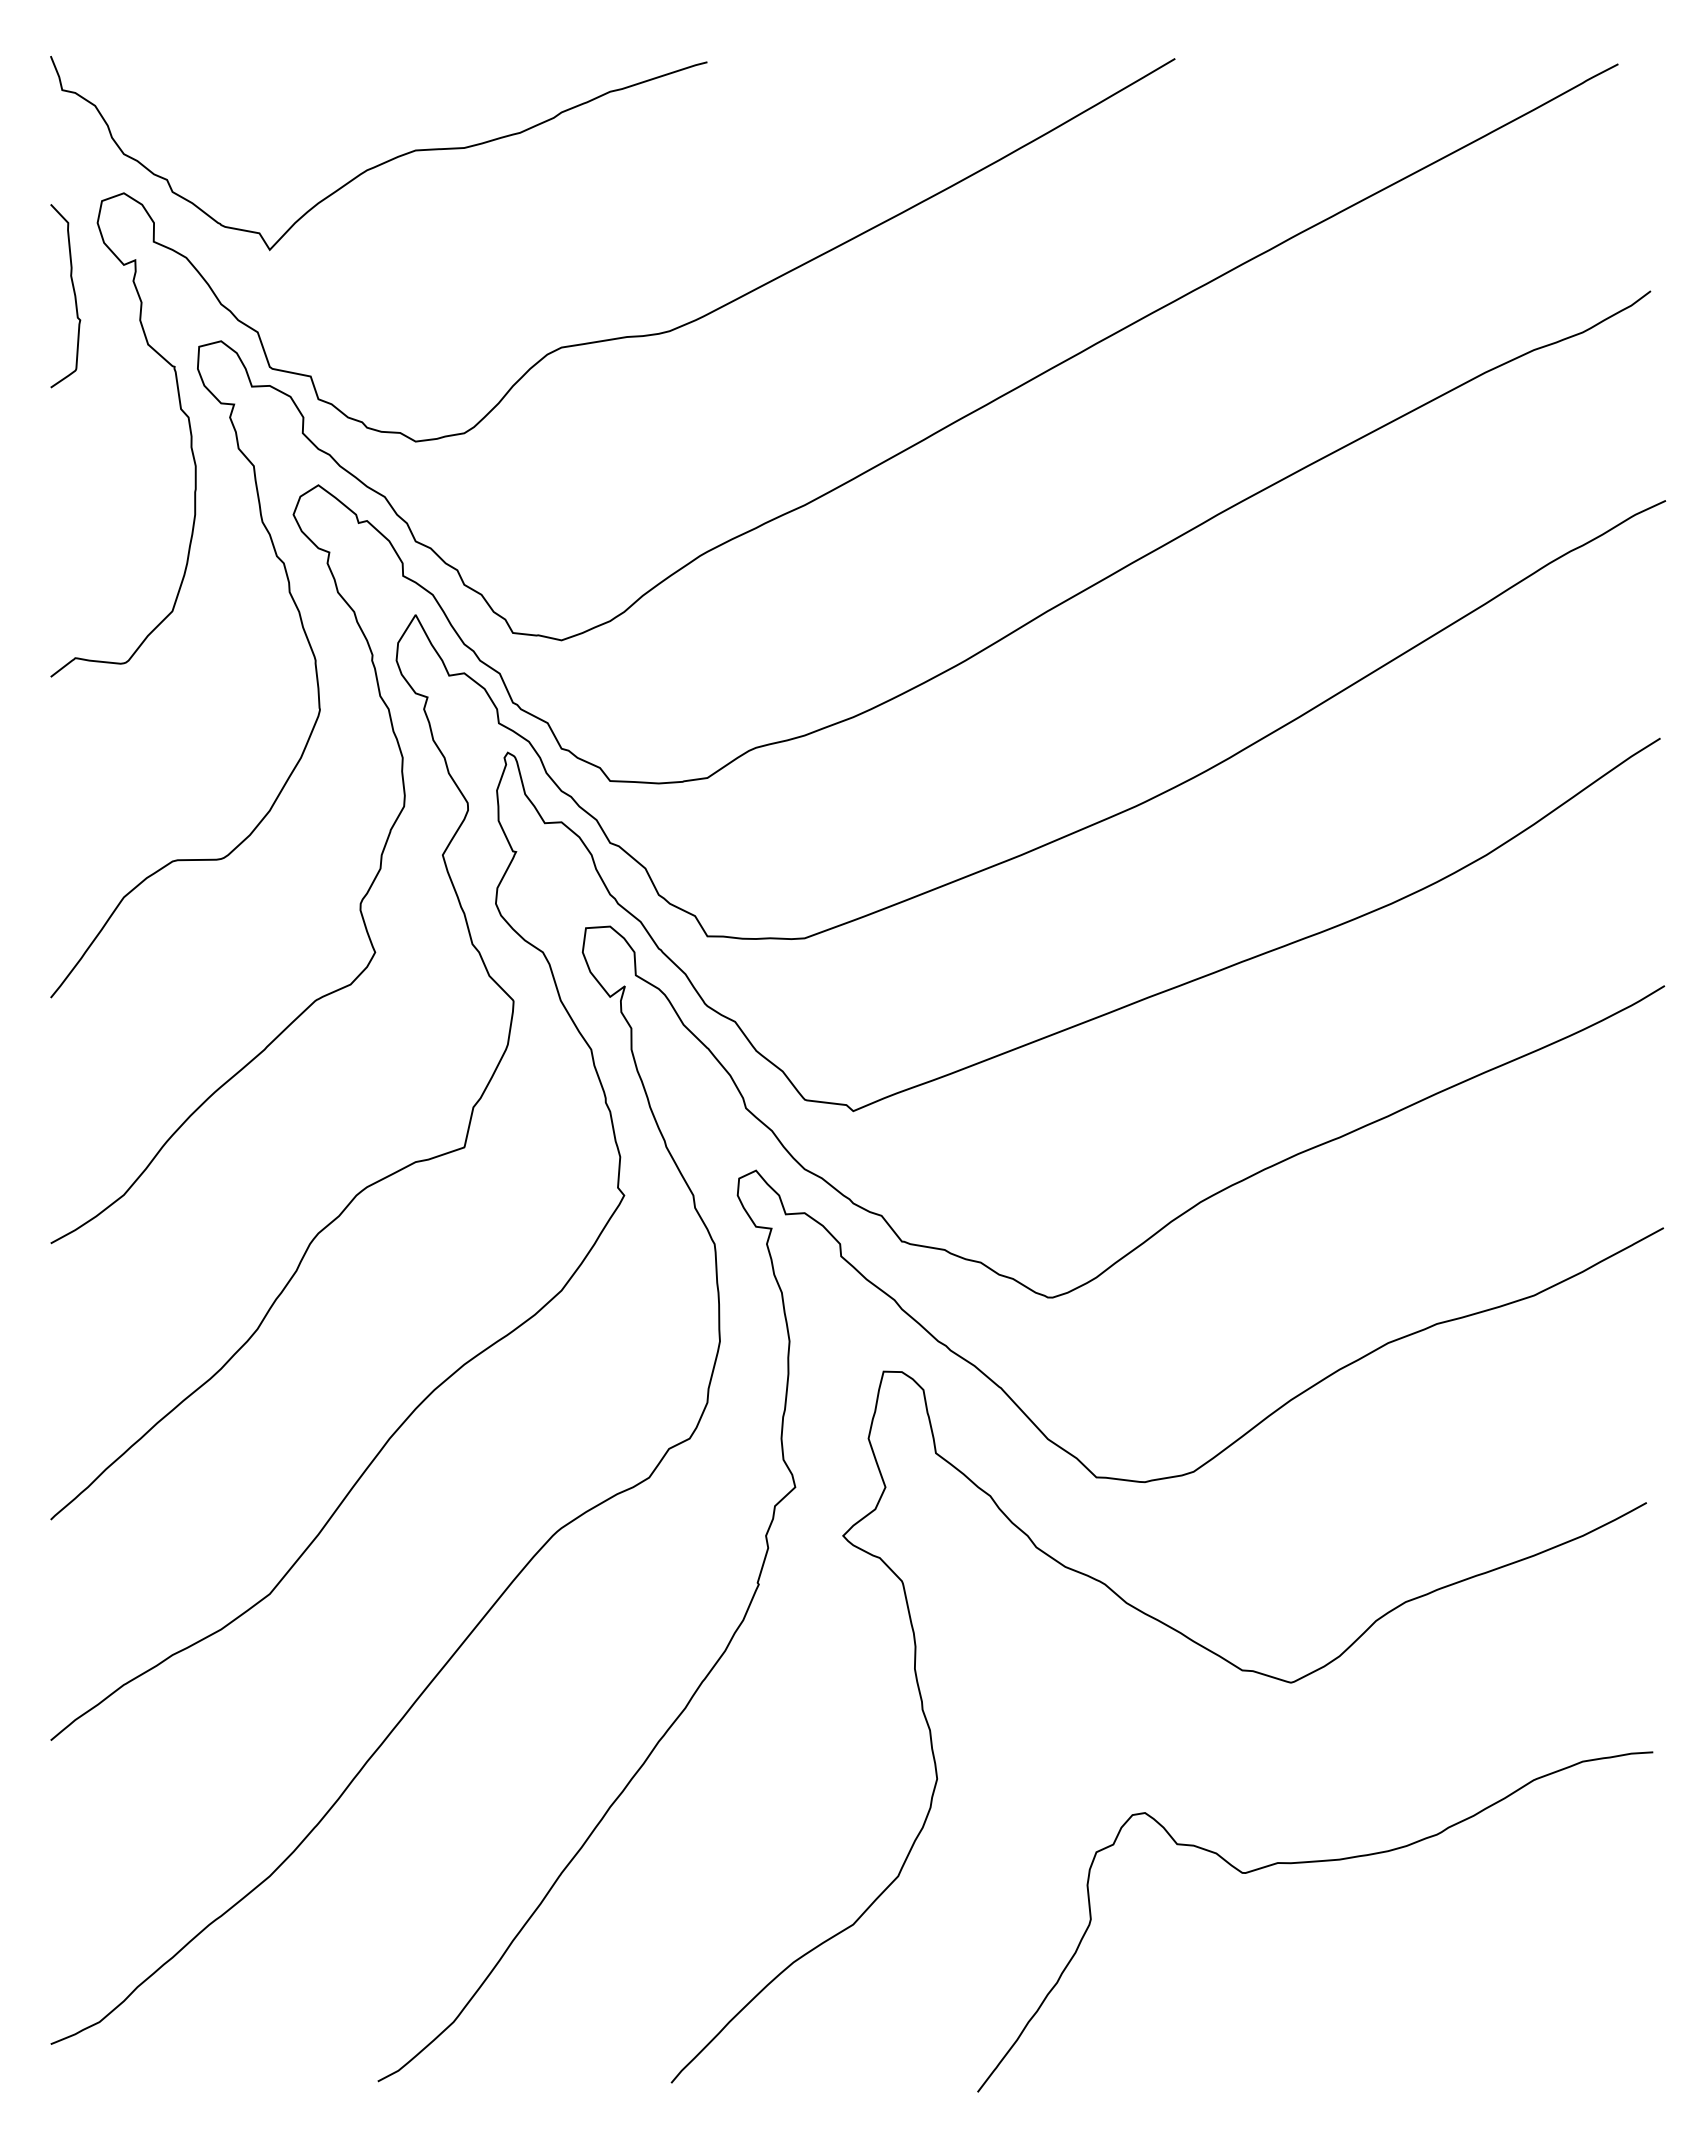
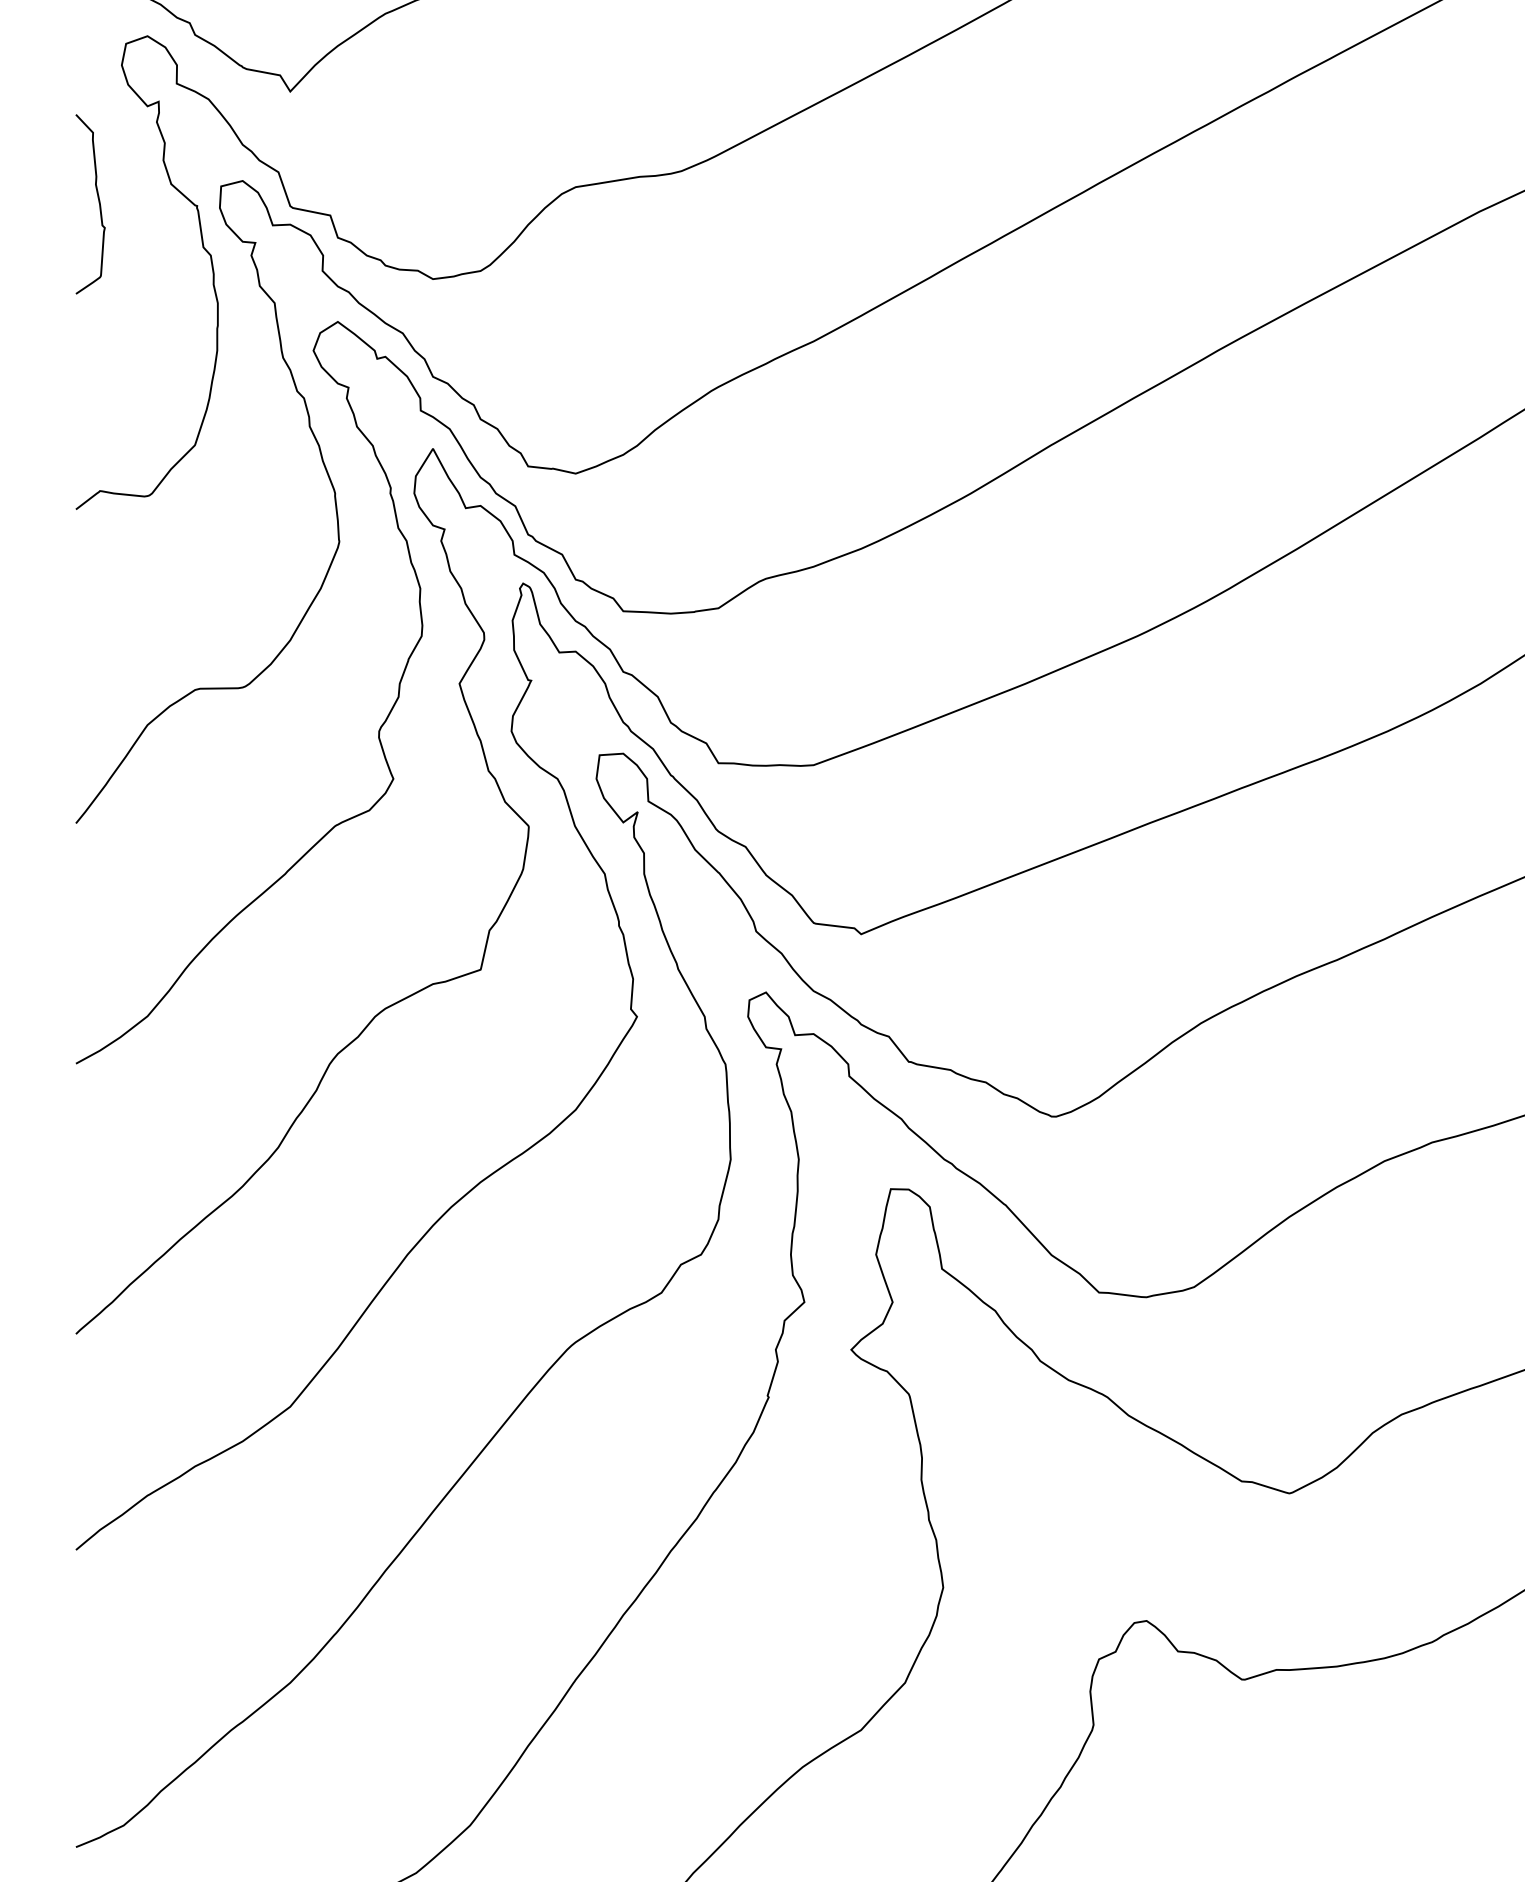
curve: (73, 293) -> (98, 201), moved

